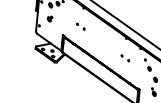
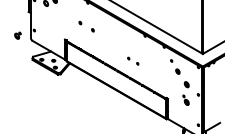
part: (49, 18) -> (17, 35), moved
part: (80, 26) -> (86, 26), size x1.4
part: (125, 57) -> (133, 60), moved

